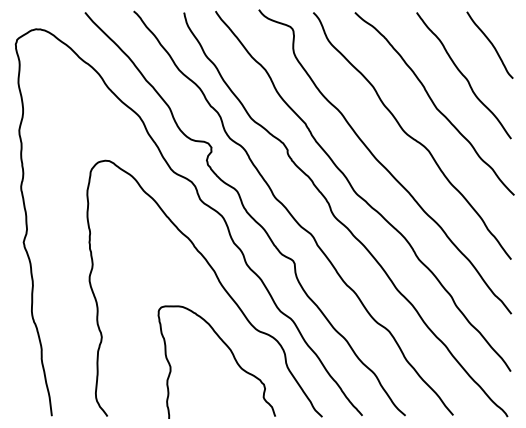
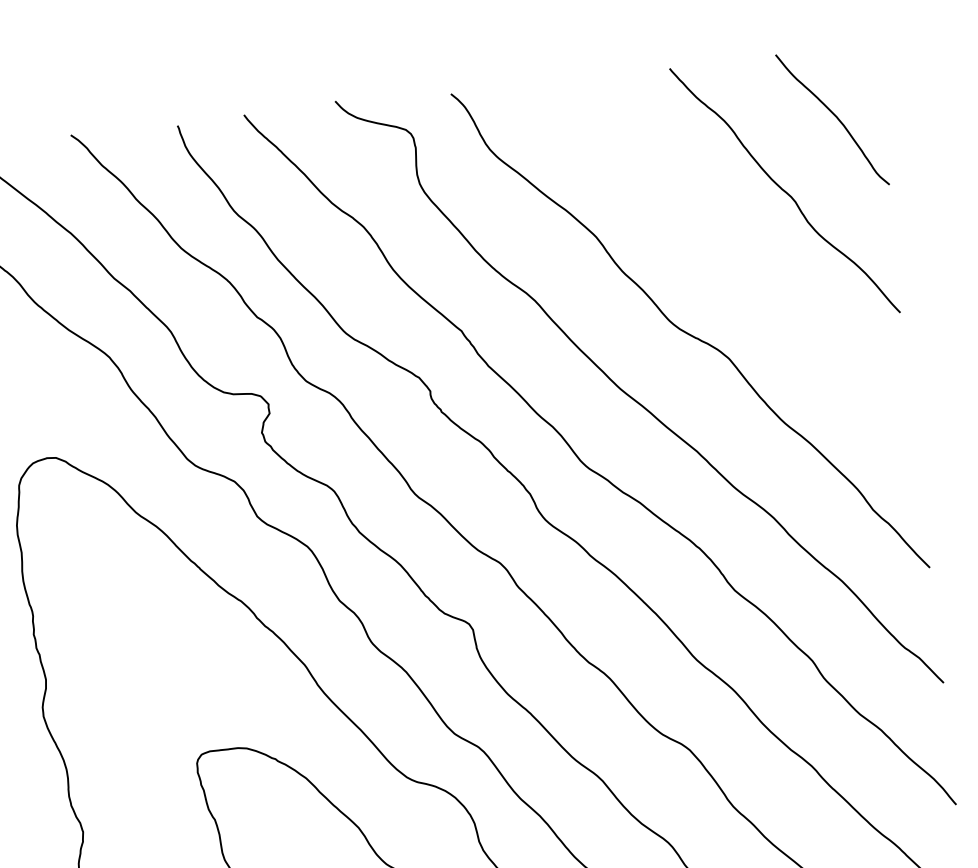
curve: (434, 103) -> (729, 256), removed

